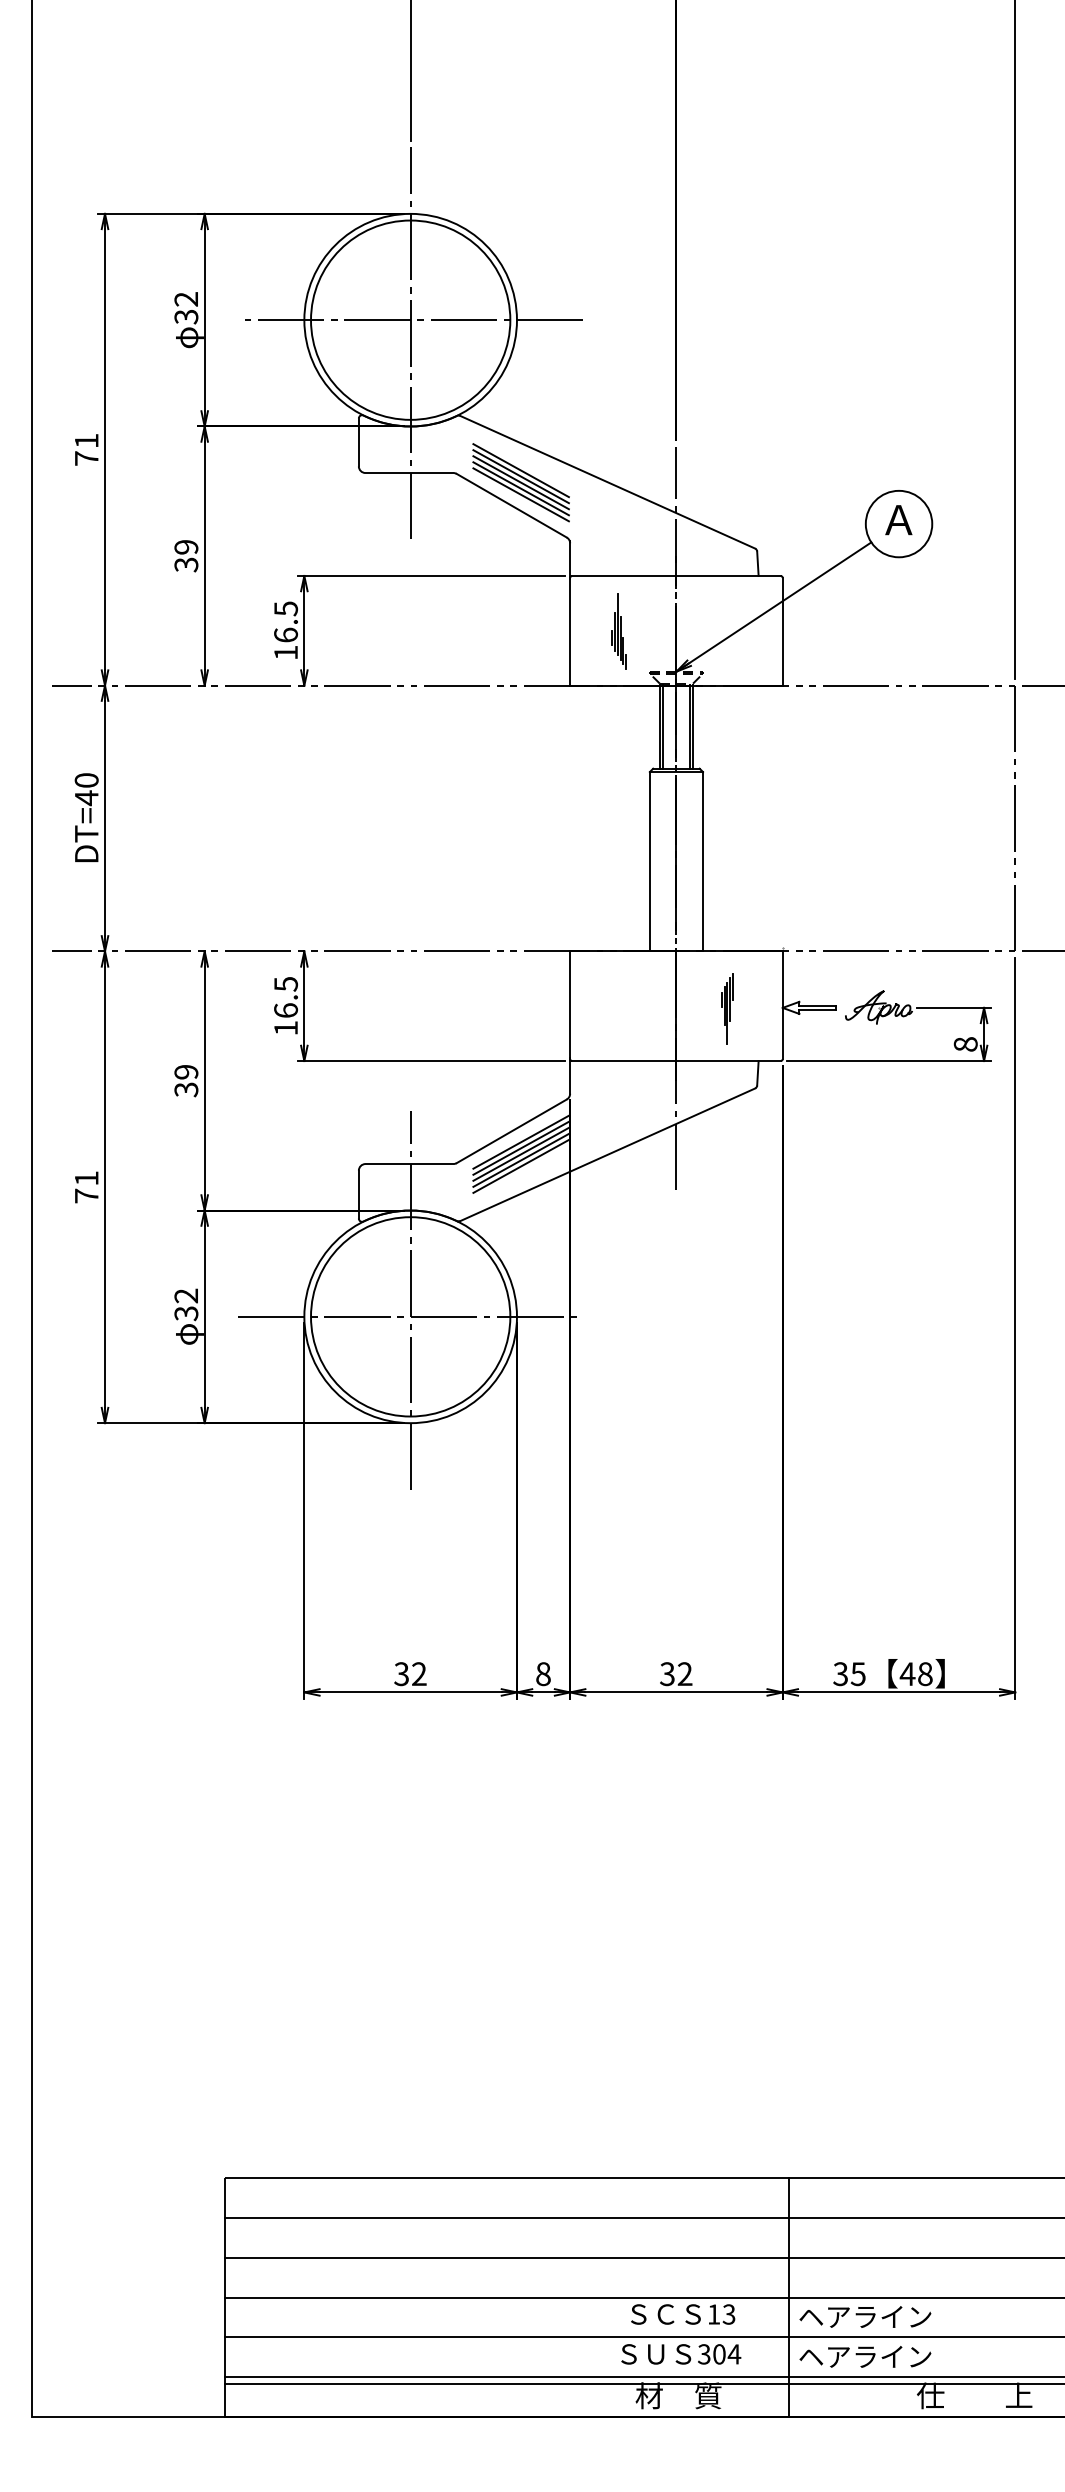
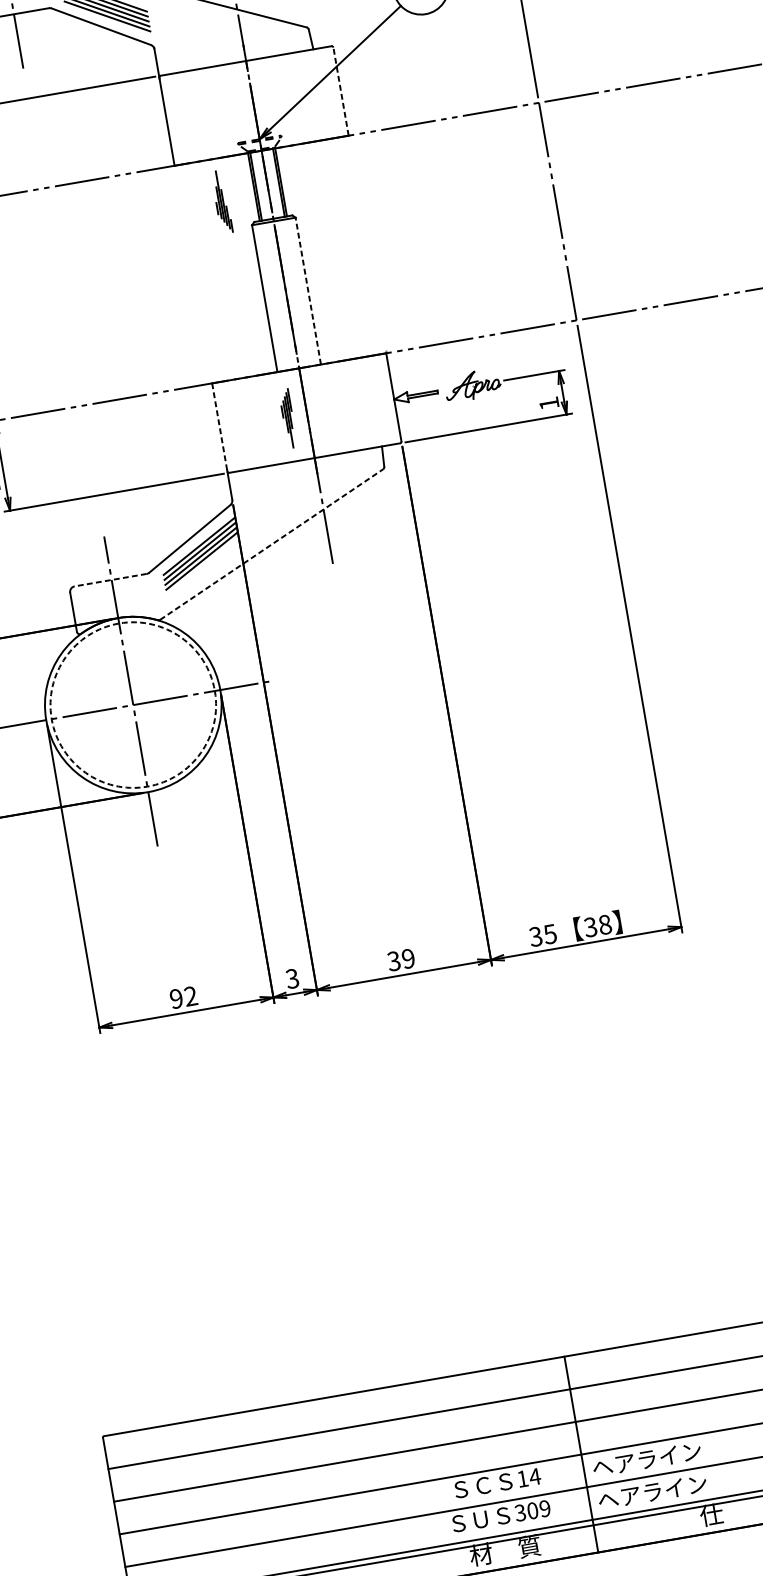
part: (618, 631) -> (221, 202), moved
line: (782, 631) -> (340, 91), solid -> dashed
line: (703, 861) -> (308, 290), solid -> dashed
line: (570, 1005) -> (220, 427), solid -> dashed
part: (727, 1008) -> (288, 418), moved
text: (965, 1044) -> (549, 403), 8 -> 1
line: (607, 1154) -> (271, 544), solid -> dashed
line: (409, 1164) -> (110, 580), solid -> dashed
line: (520, 1165) -> (201, 565), removed
circle: (410, 1316) -> (133, 704), solid -> dashed
text: (543, 1673) -> (292, 978), 8 -> 3
text: (401, 1674) -> (176, 999), 32 -> 92
text: (684, 1674) -> (408, 959), 32 -> 39
text: (907, 1674) -> (590, 927), 48 -> 38
text: (728, 2314) -> (534, 1476), 13 -> 14
text: (734, 2354) -> (545, 1508), 304 -> 309

